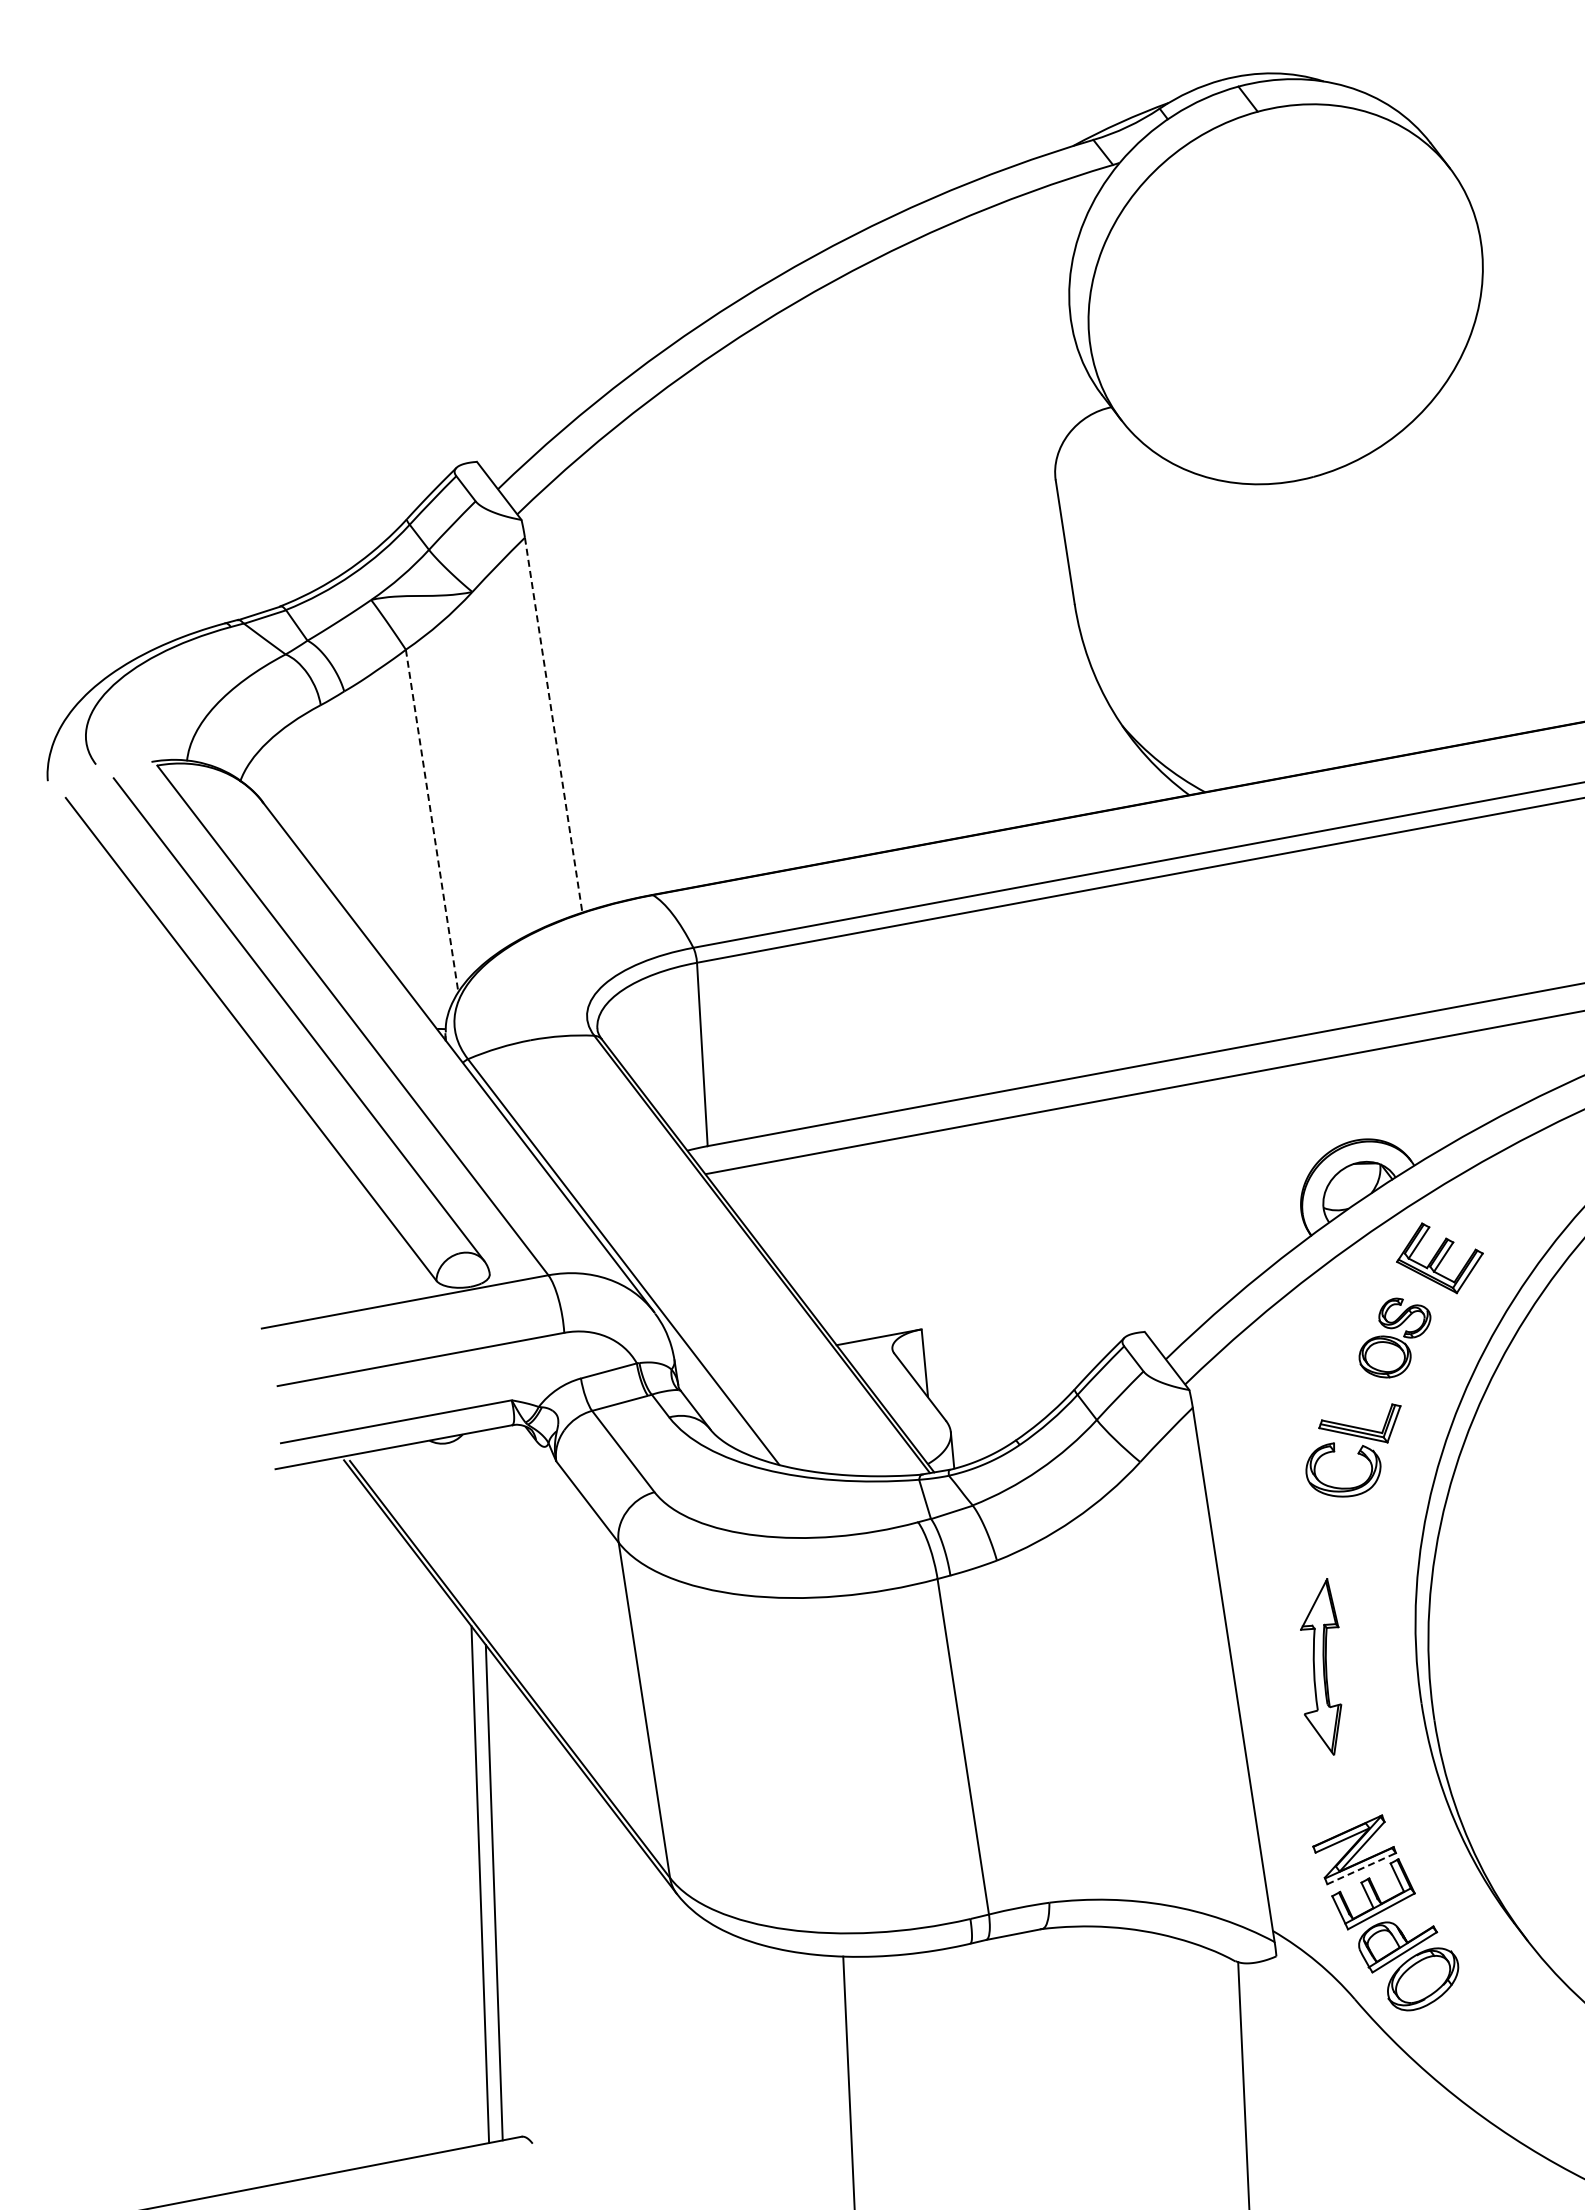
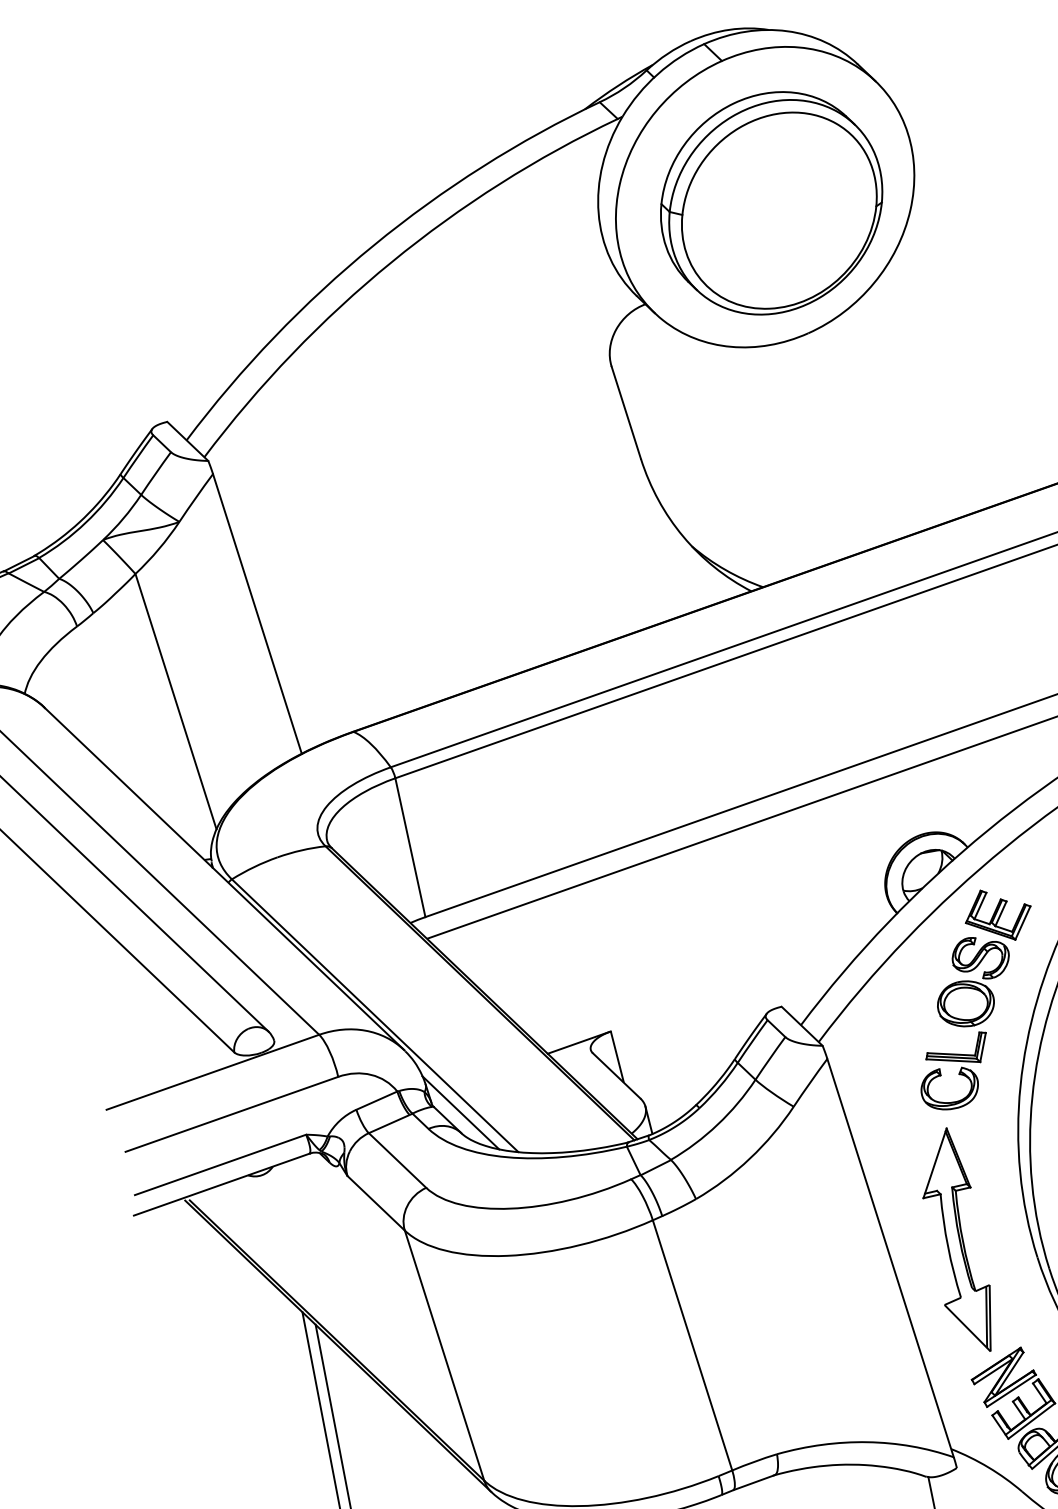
part: (1292, 303) -> (771, 203), added
line: (553, 725) -> (257, 614), dashed -> solid
line: (432, 821) -> (176, 701), dashed -> solid
part: (1394, 1337) -> (973, 981), size x1.43
line: (713, 1402) -> (460, 1112), added
part: (1320, 1666) -> (955, 1241), size x1.67
line: (1361, 1868) -> (1011, 1390), dashed -> solid

